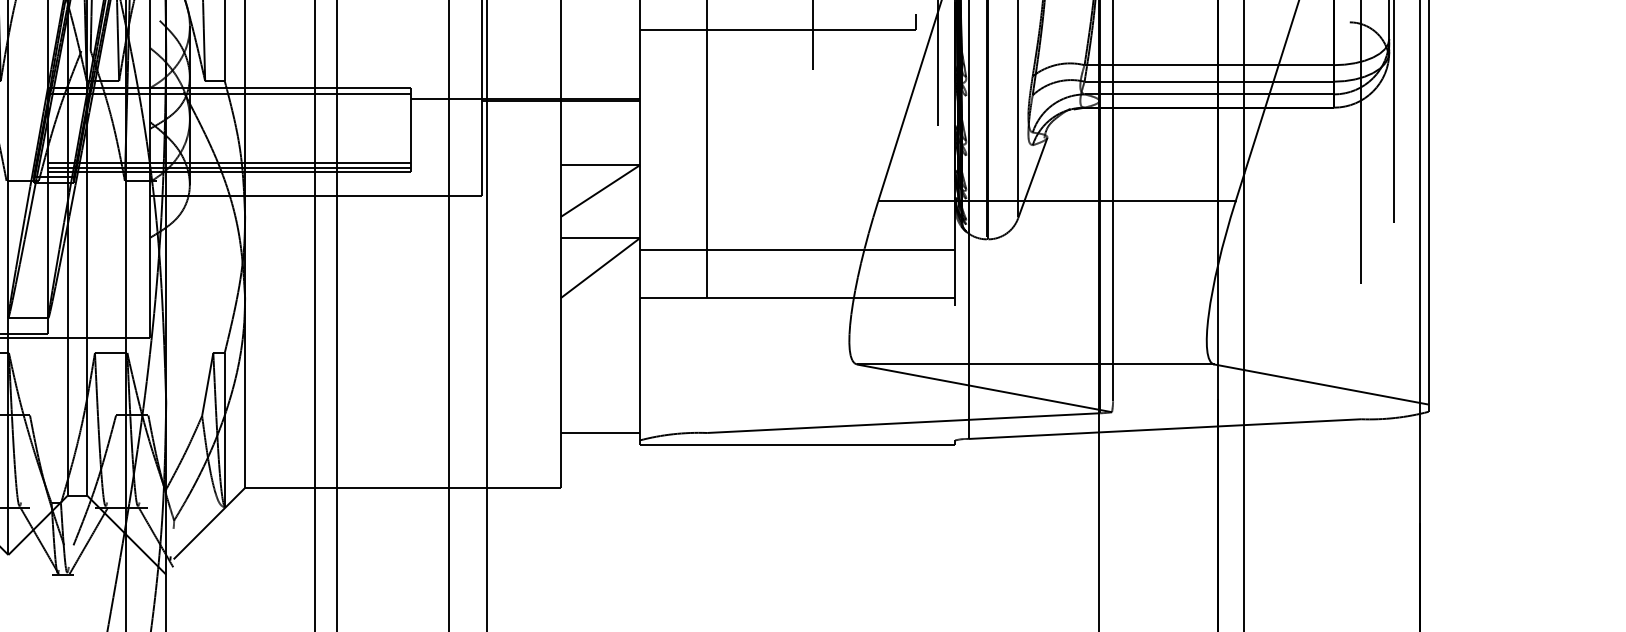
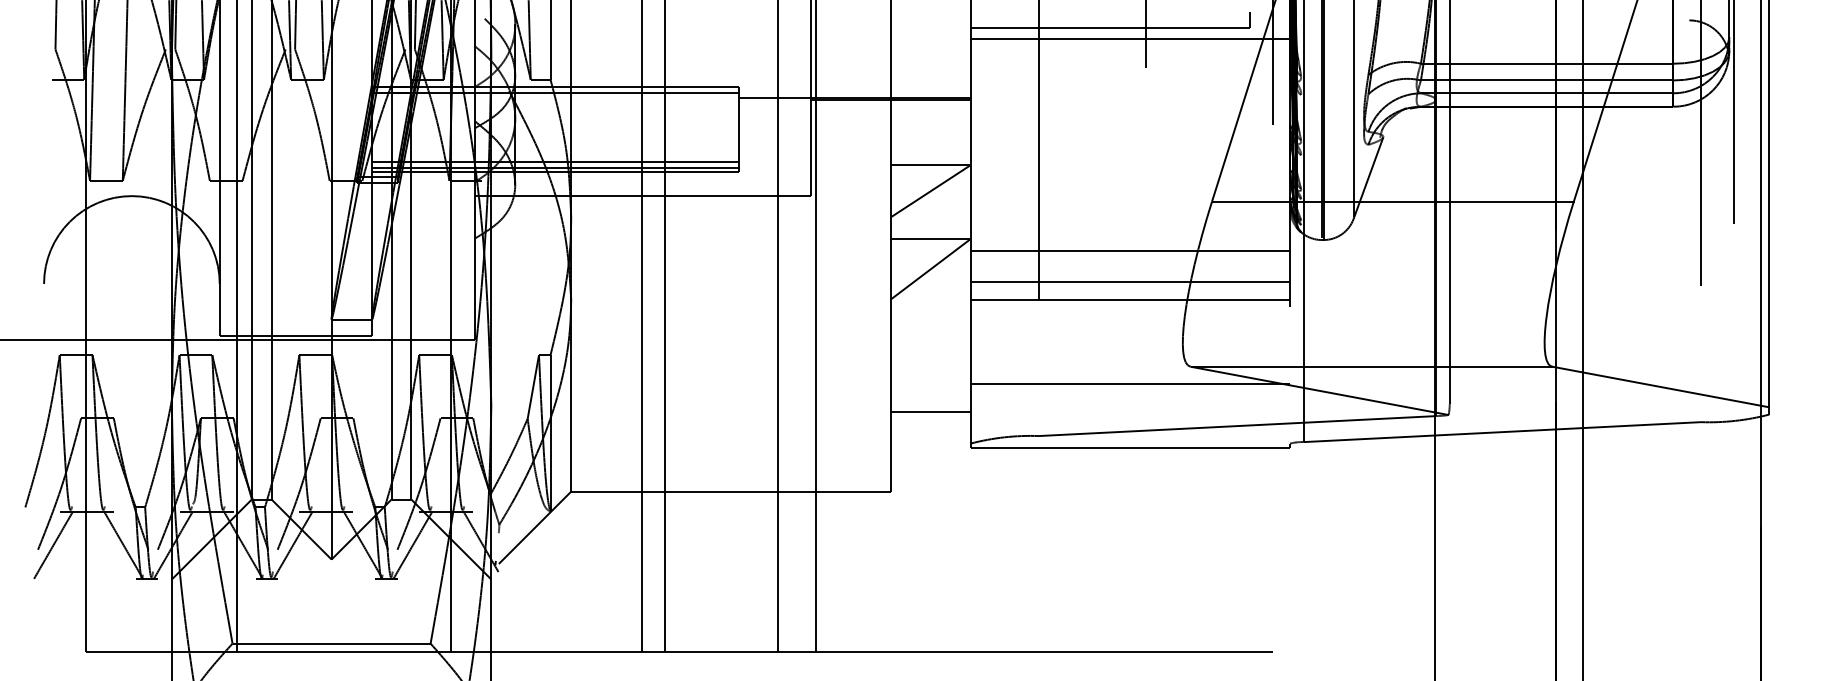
line: (797, 41) -> (1130, 39), added
line: (797, 281) -> (1130, 282), added
line: (797, 381) -> (1130, 383), added
line: (600, 432) -> (930, 411), moved

